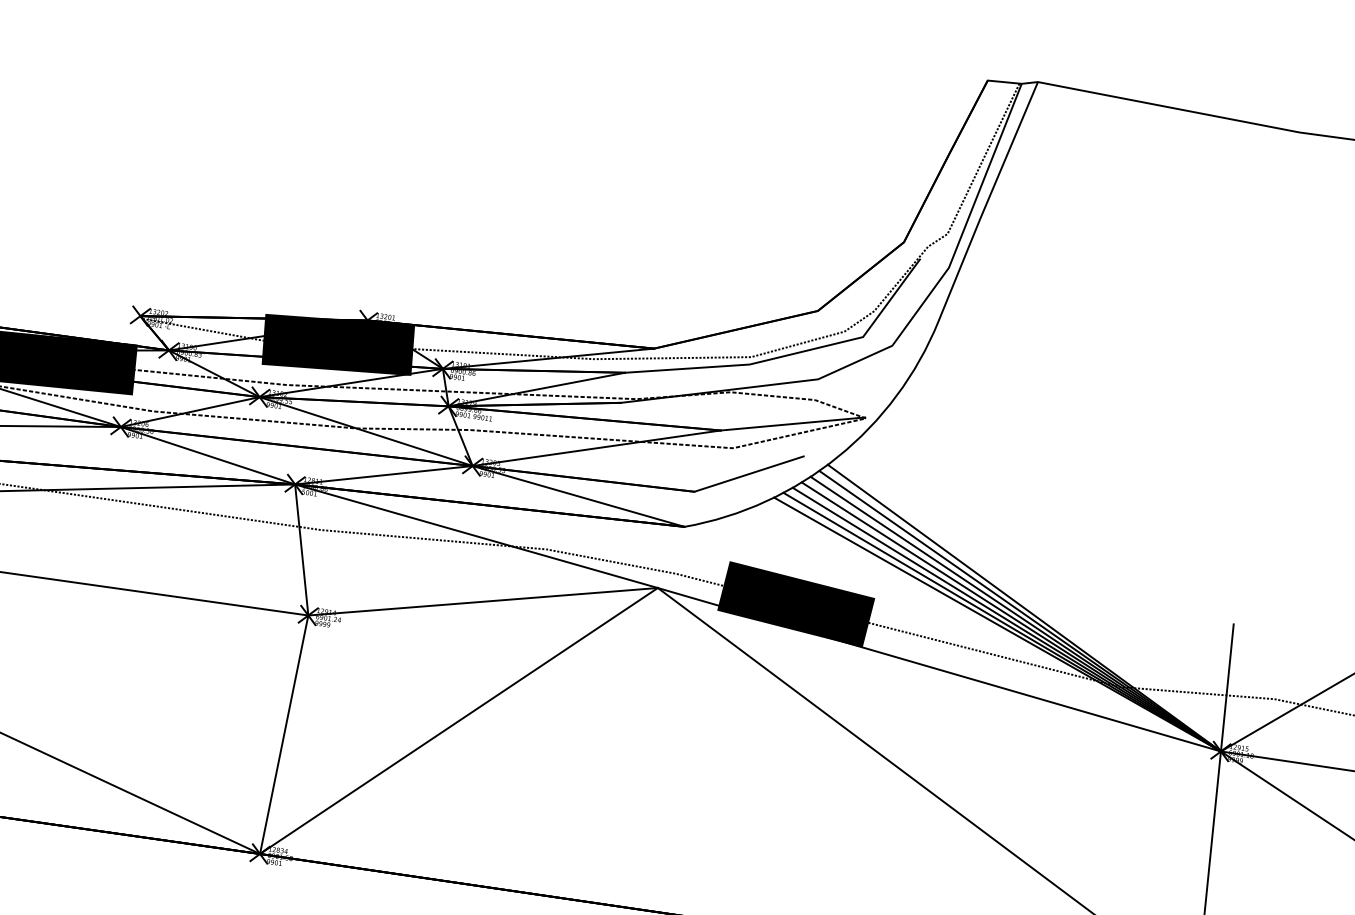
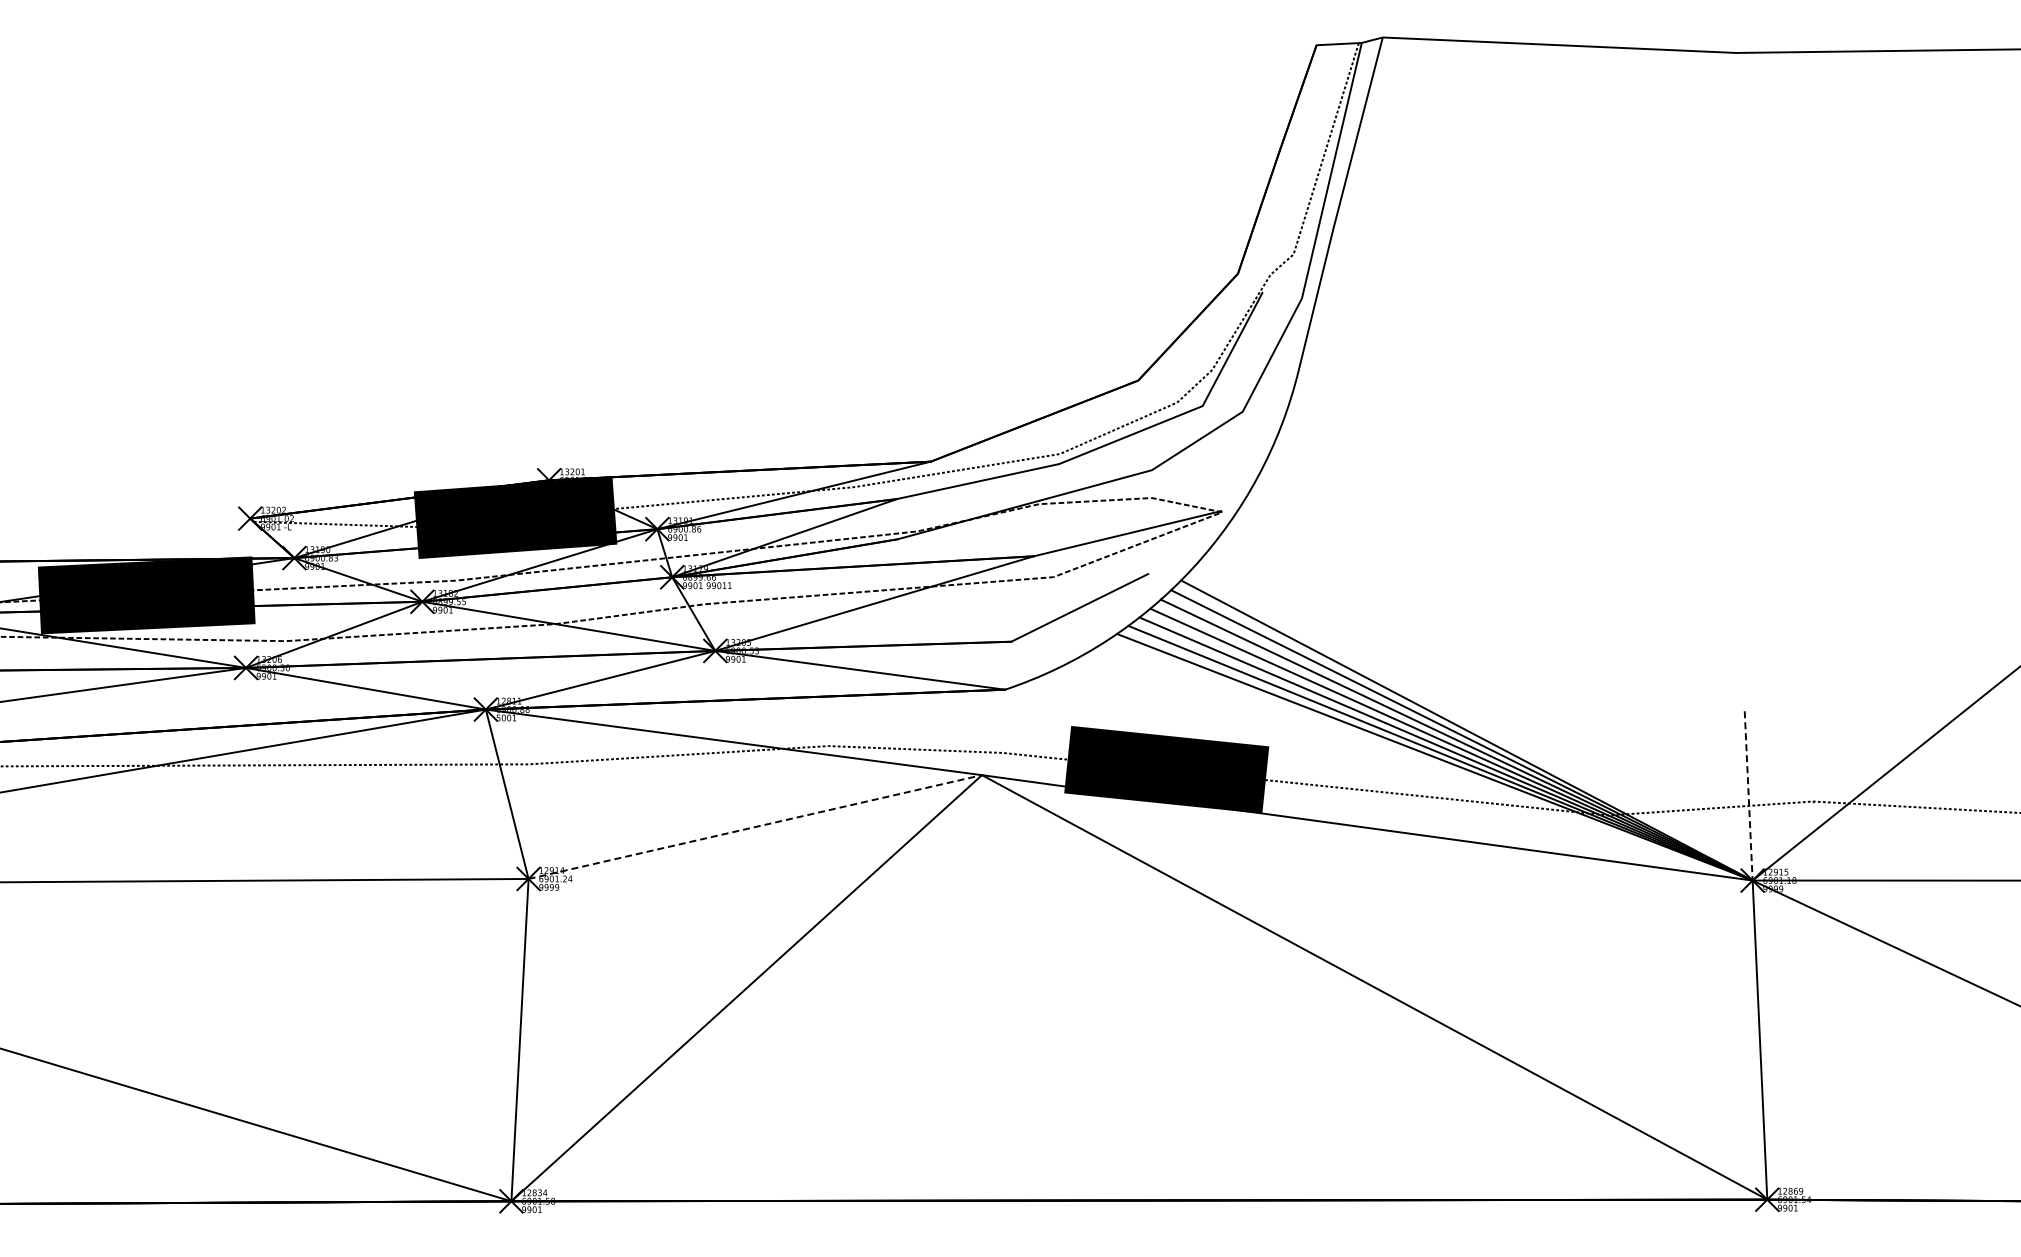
line: (483, 602) -> (755, 827), solid -> dashed
line: (1227, 687) -> (1748, 795), solid -> dashed

